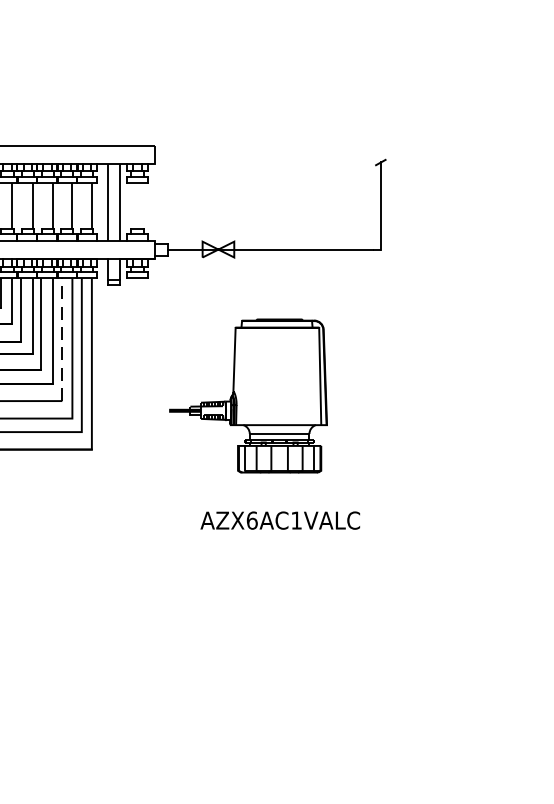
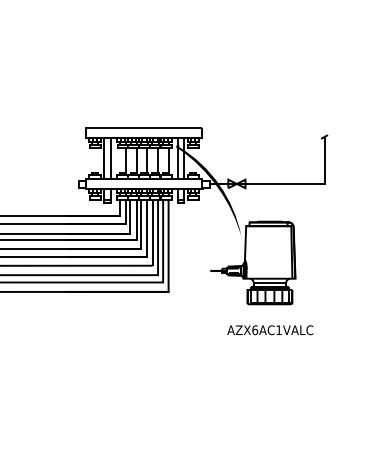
fill: (165, 265) -> (208, 192), added
line: (62, 339) -> (152, 232), dashed -> solid

